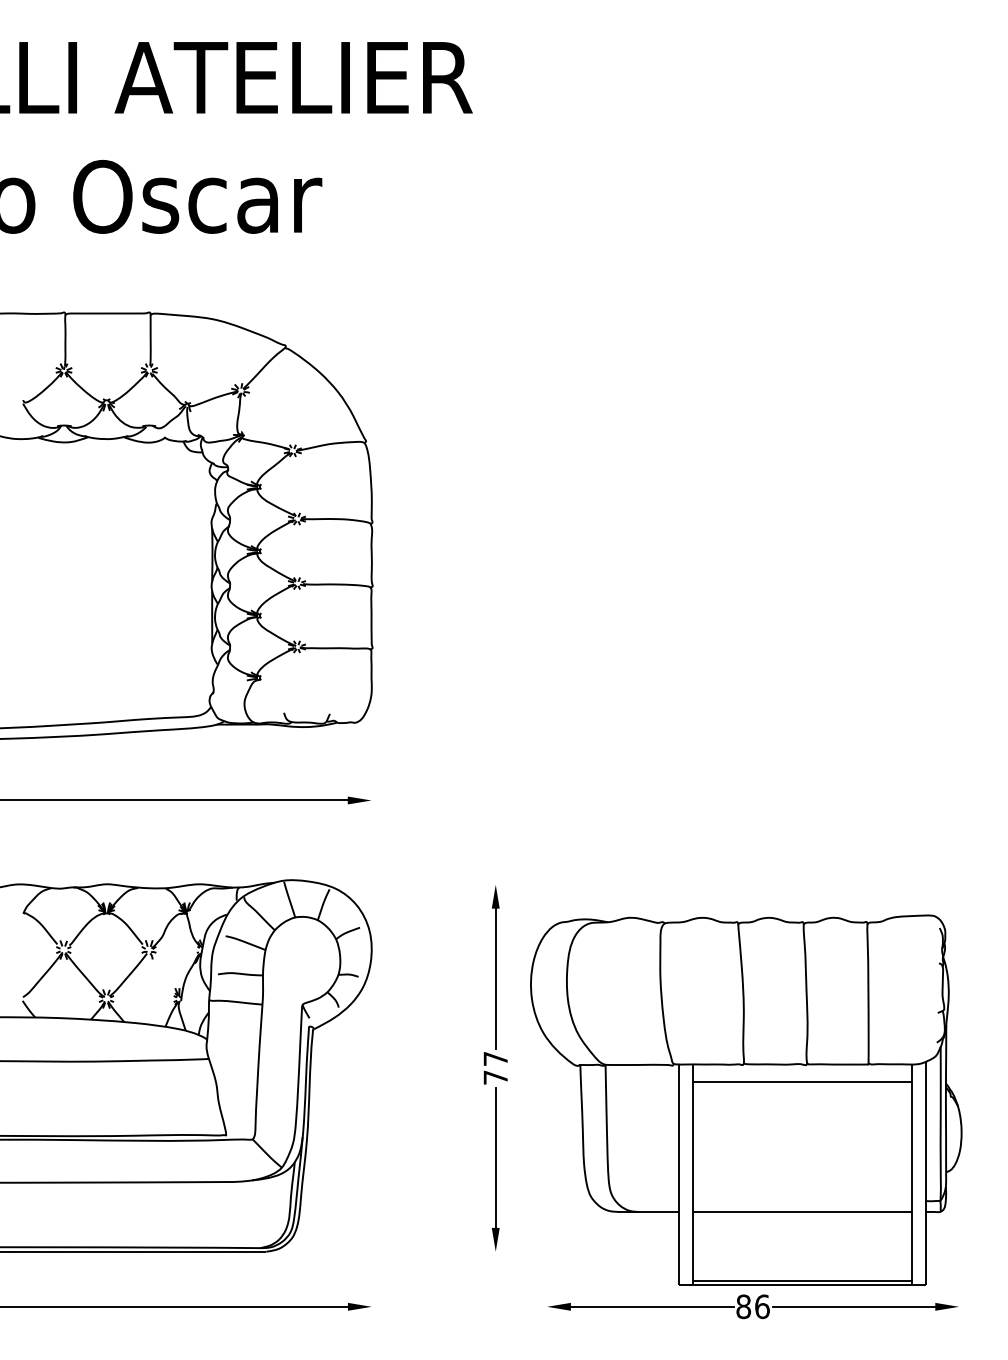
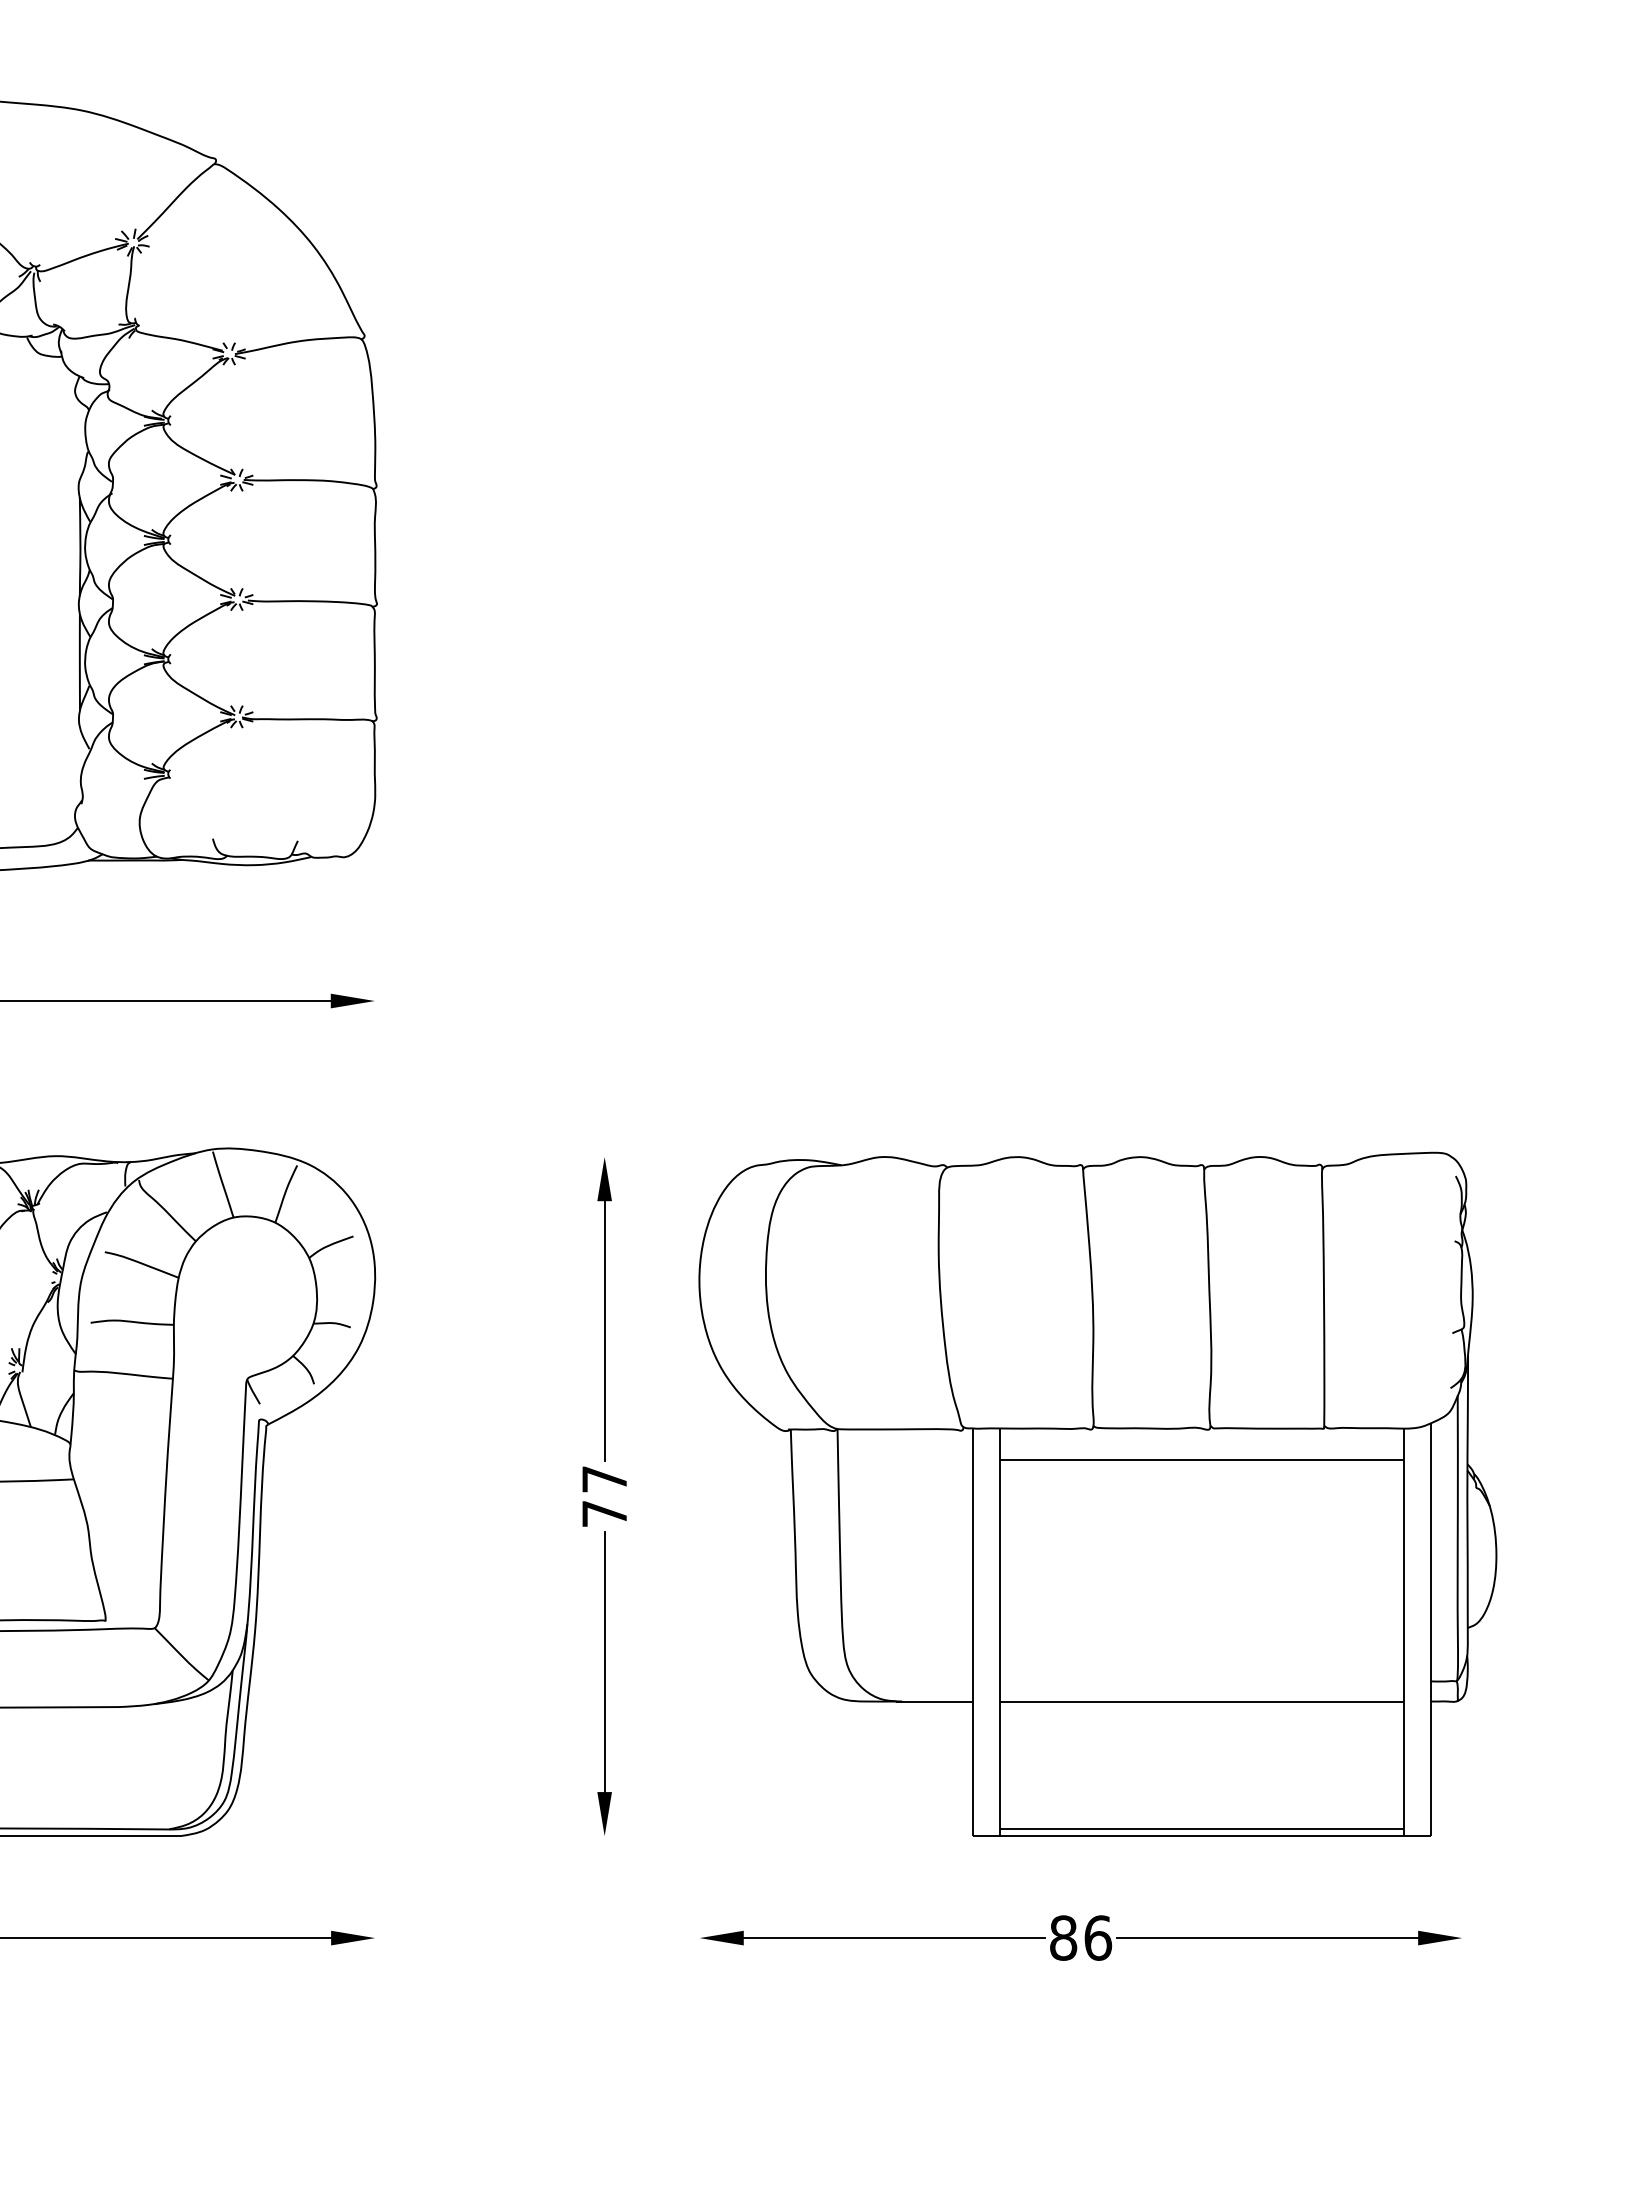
part: (746, 1099) -> (1098, 1493), moved

